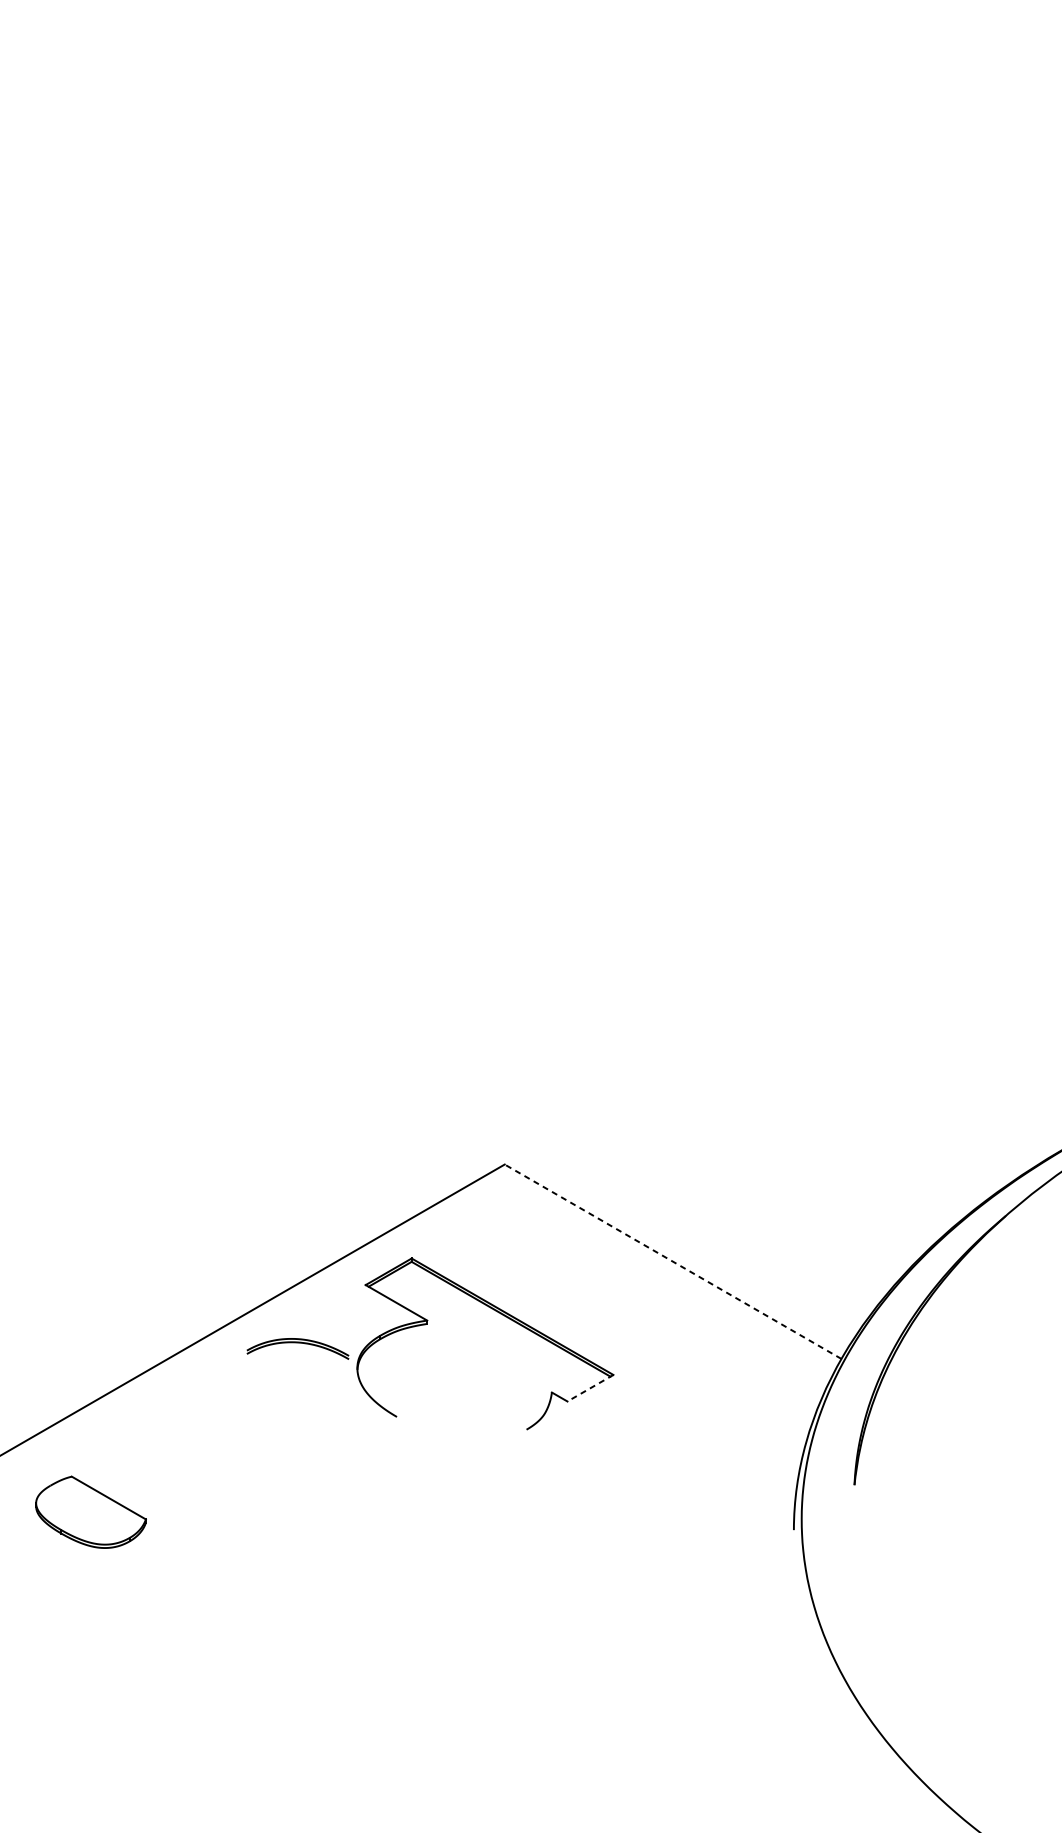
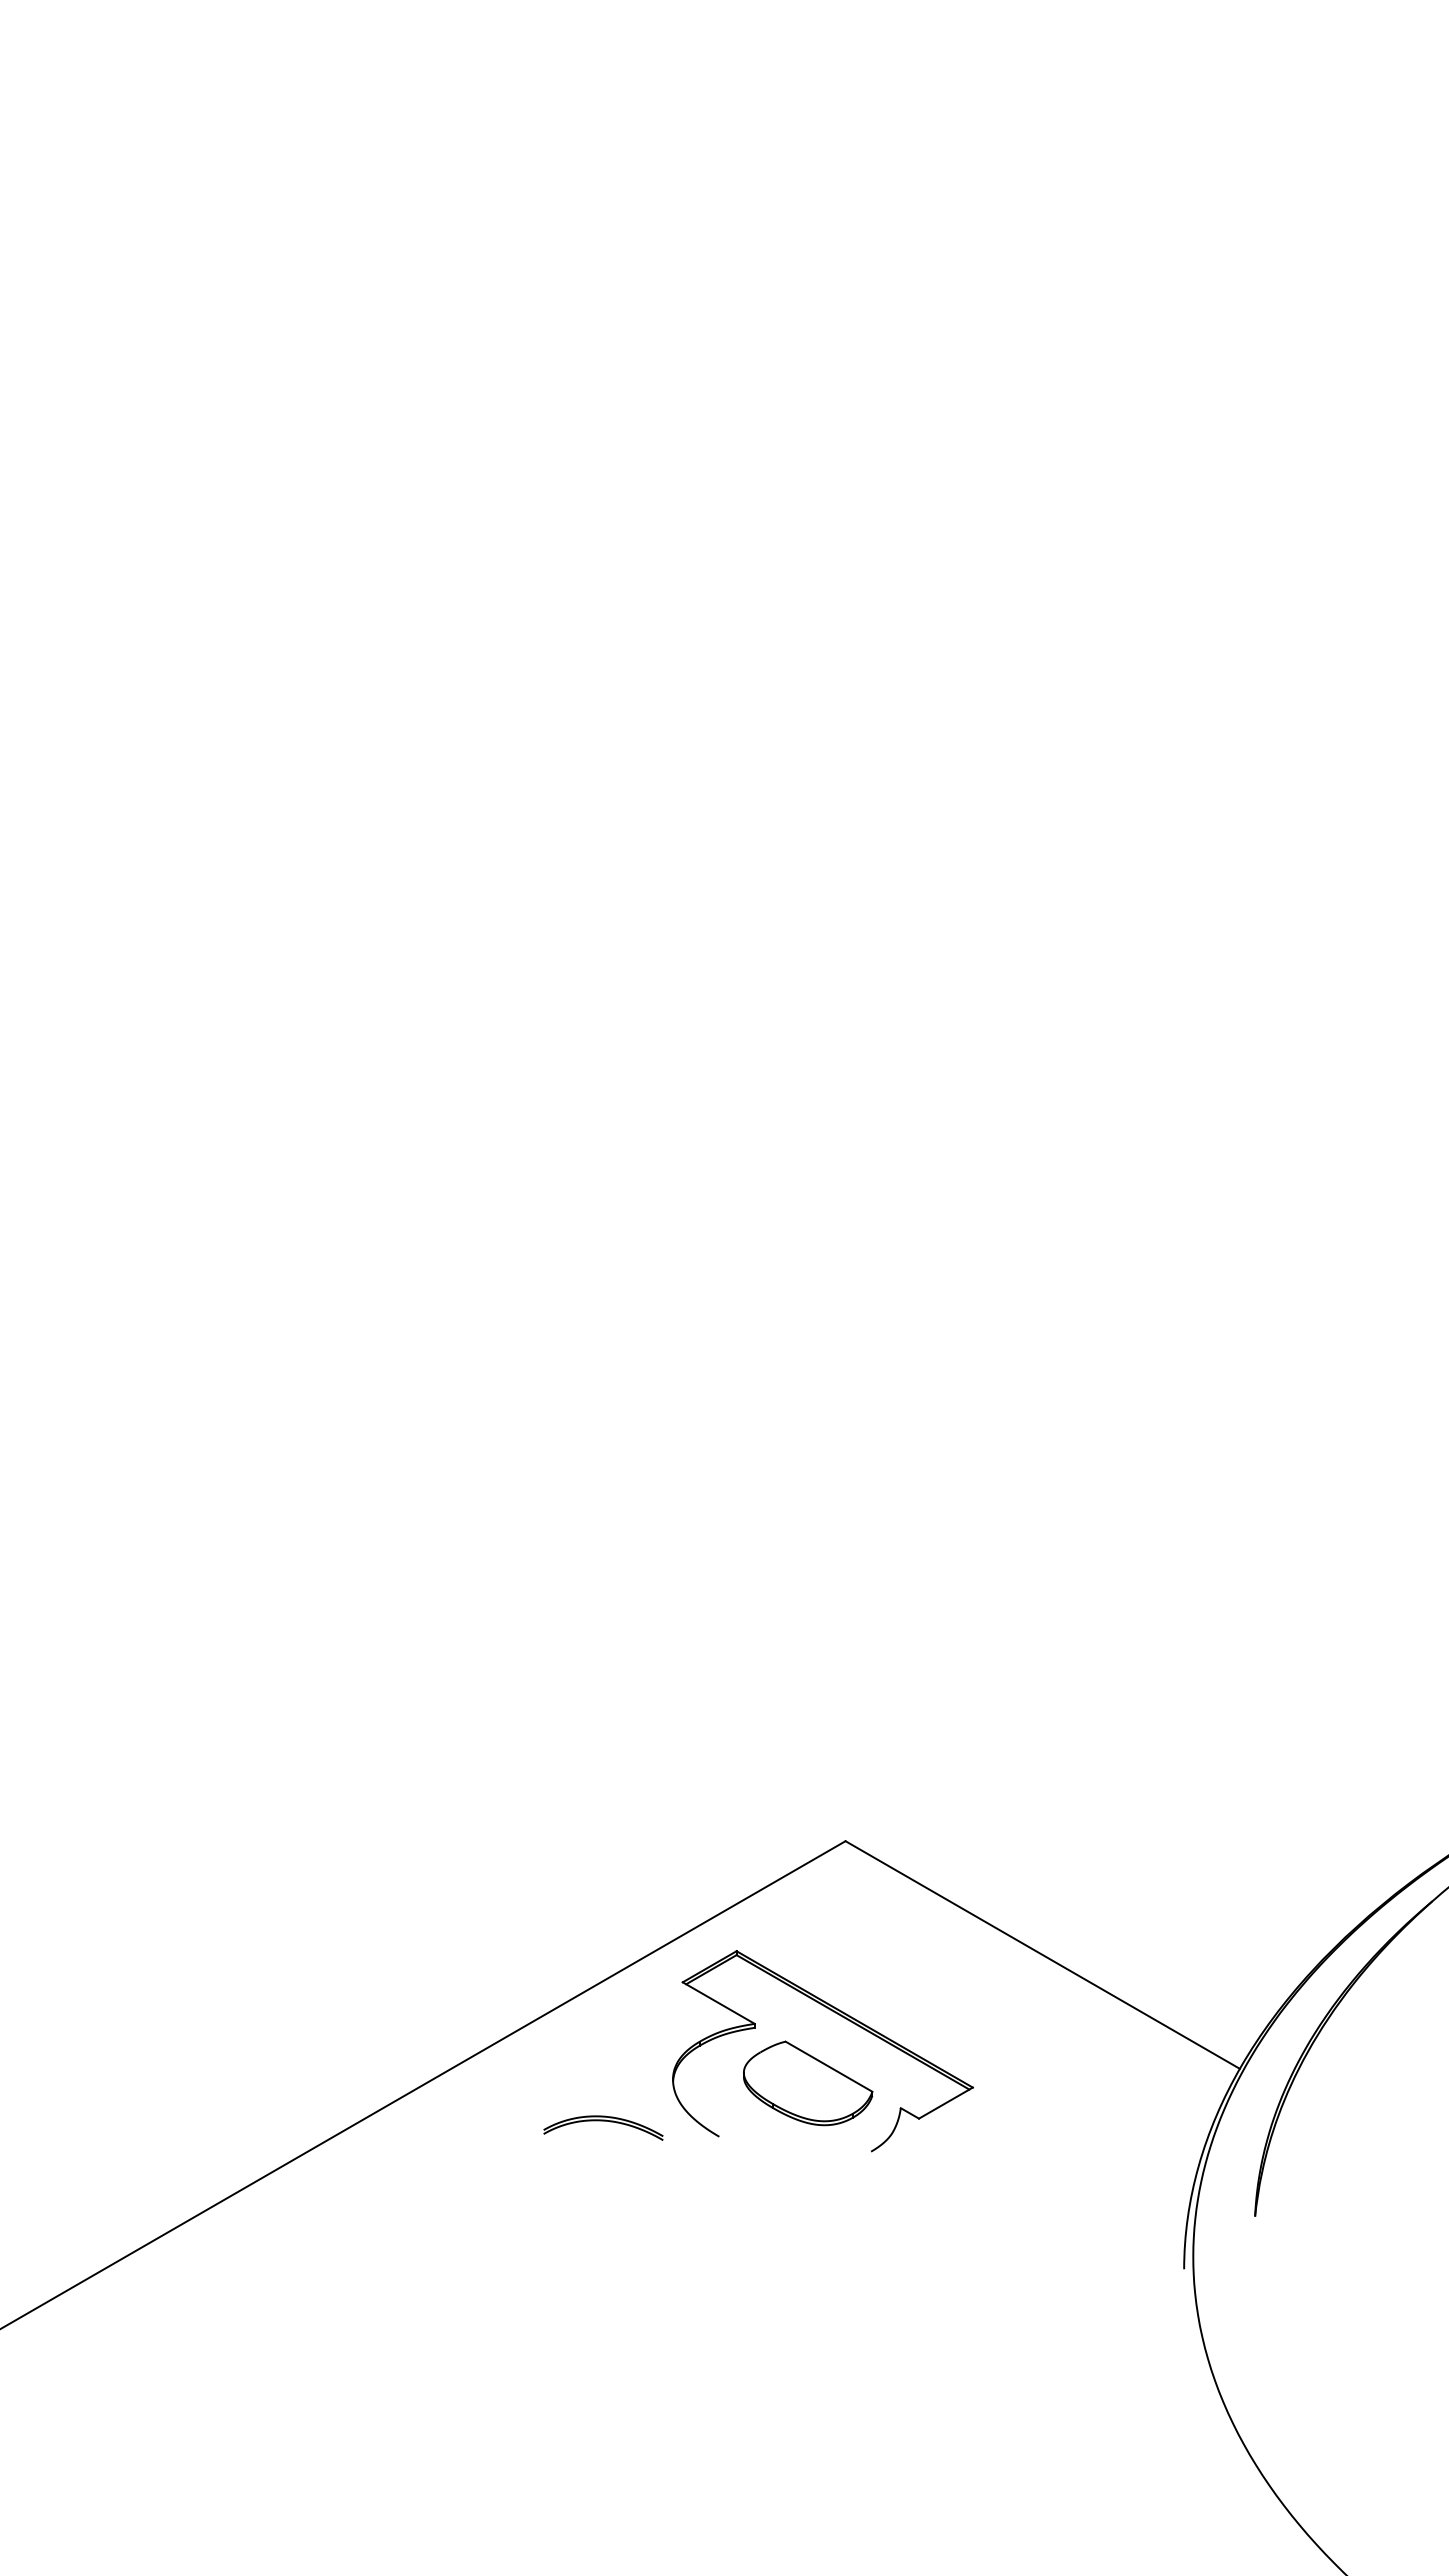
line: (672, 1262) -> (1042, 1955), dashed -> solid
part: (298, 1348) -> (603, 2127), moved
line: (590, 1388) -> (945, 2103), dashed -> solid
part: (91, 1512) -> (808, 2083), moved

